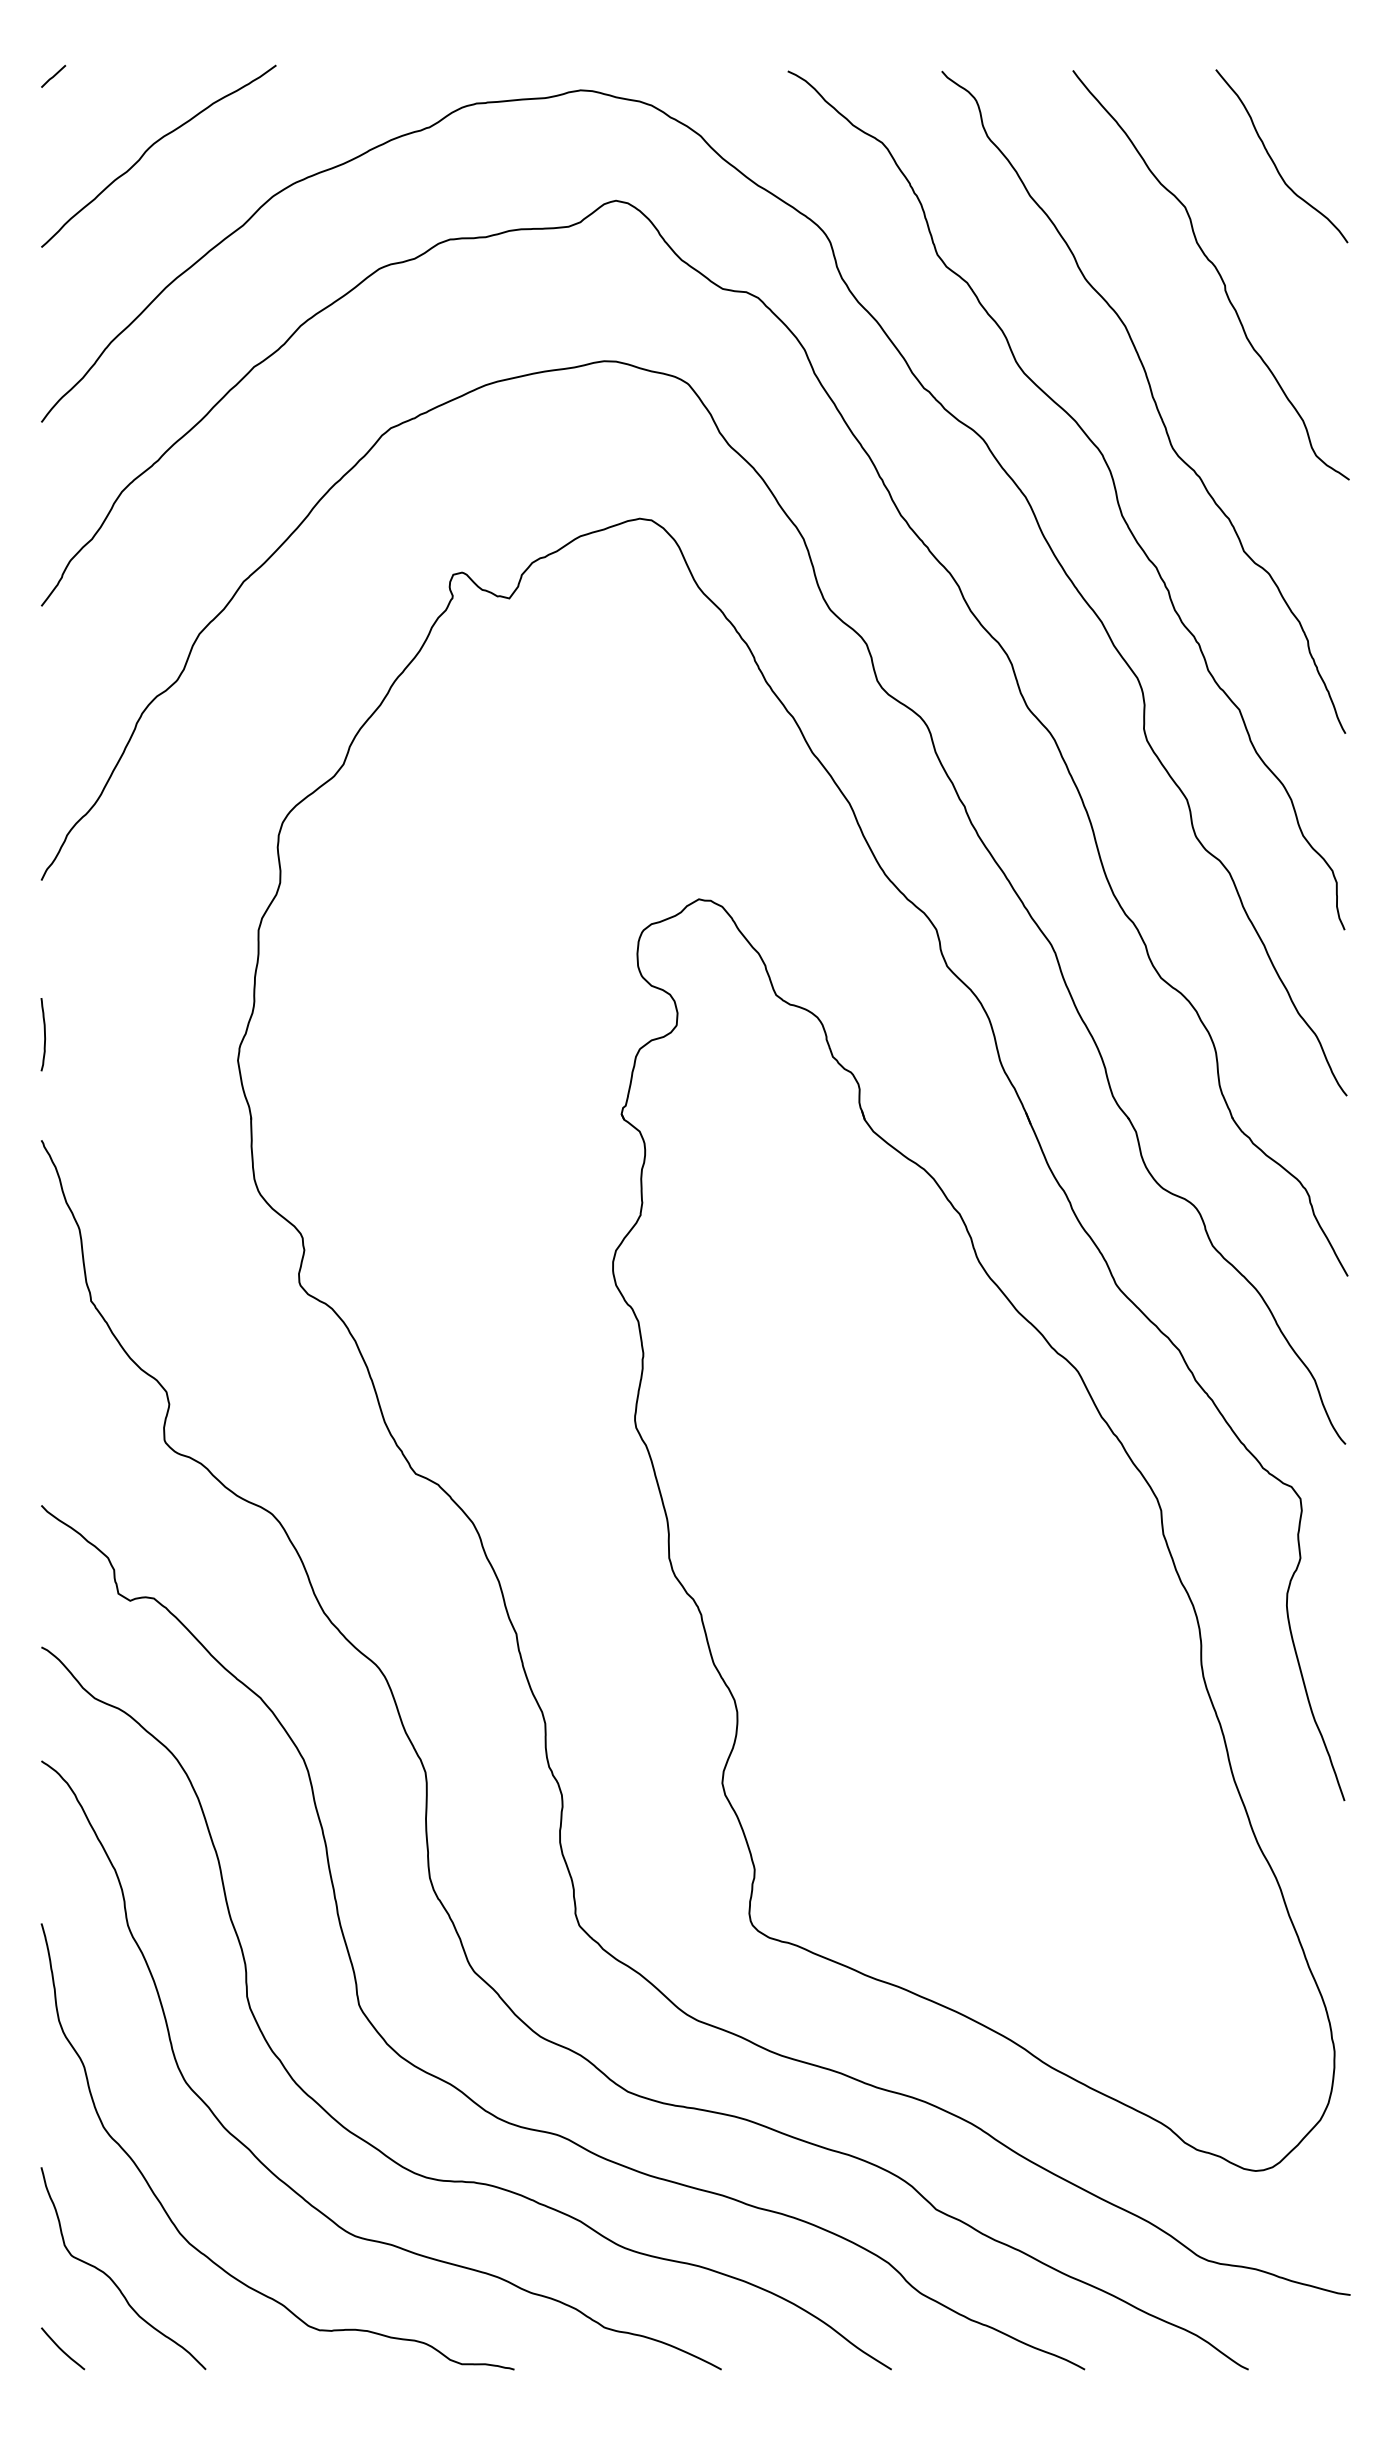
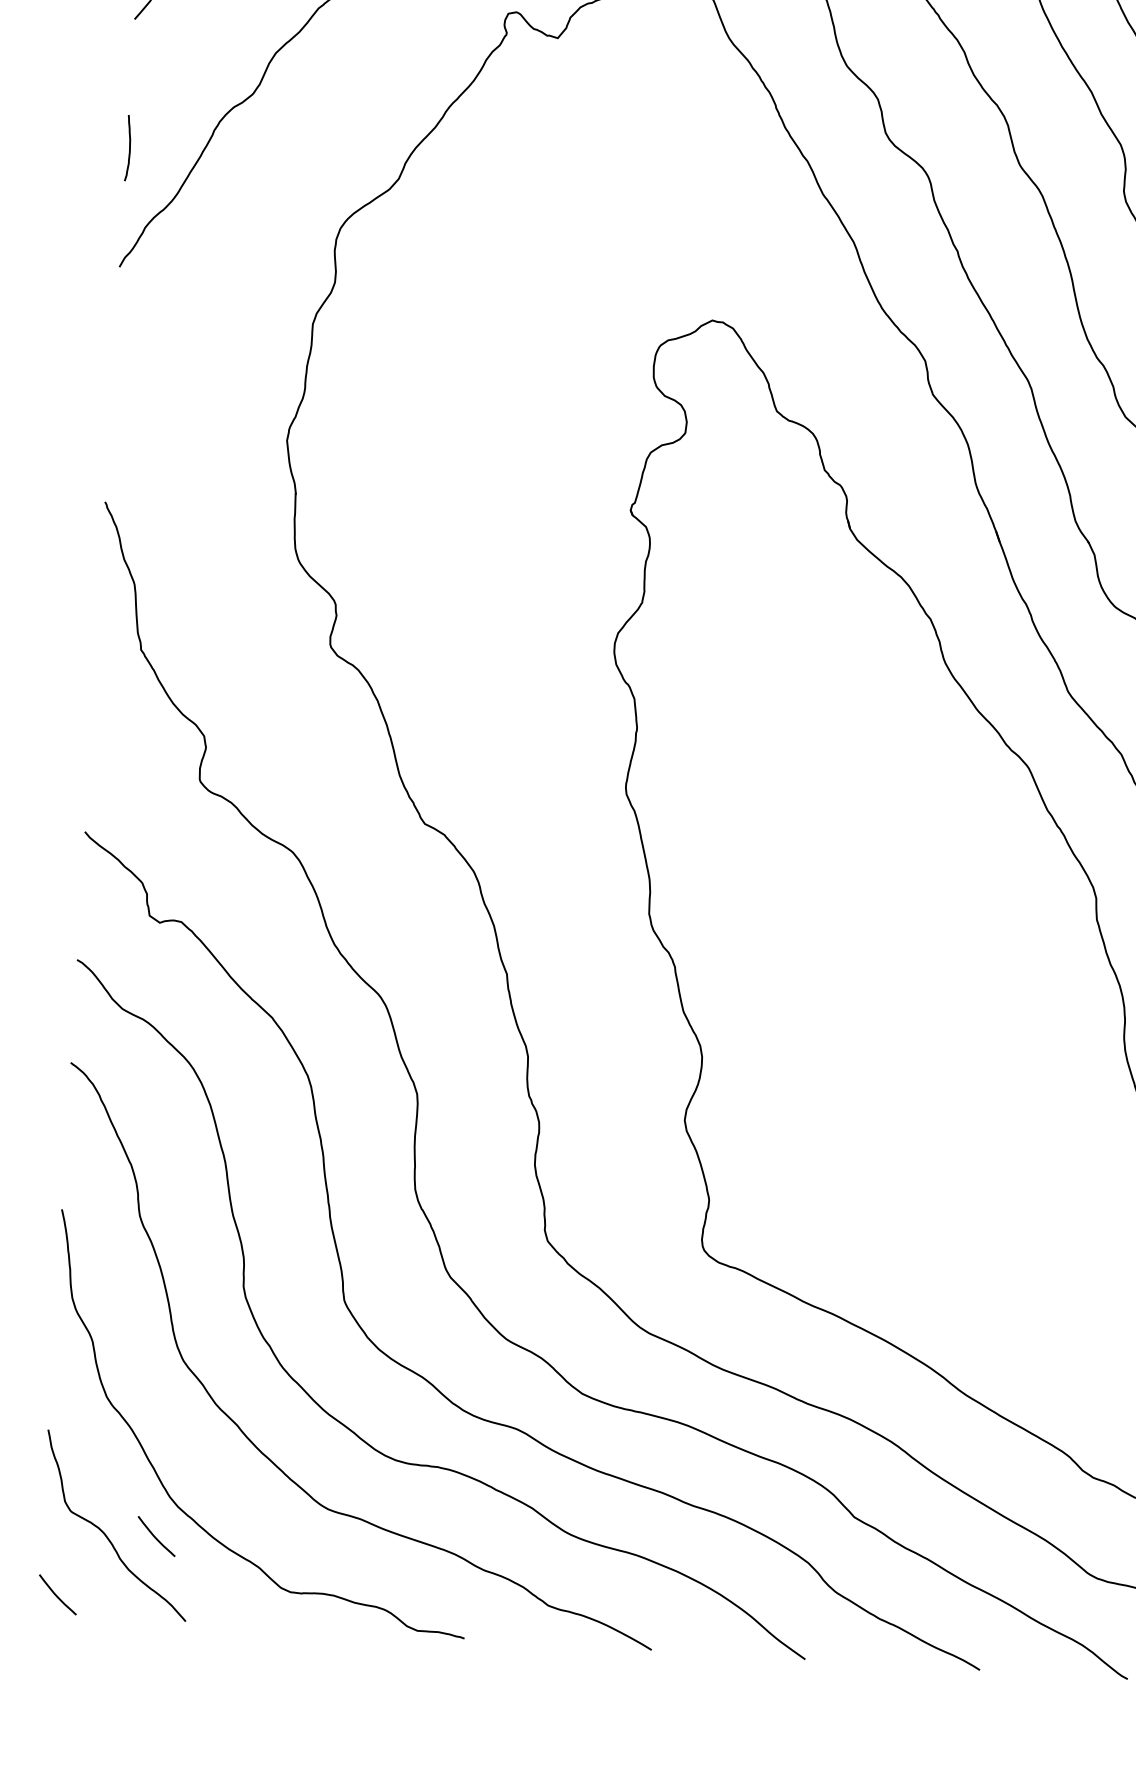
curve: (44, 1034) -> (129, 148), moved
curve: (167, 2278) -> (156, 1537), added

